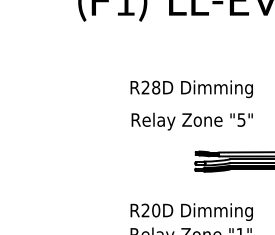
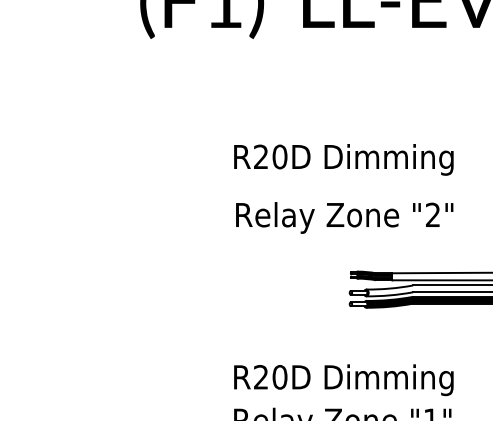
text: (156, 87) -> (280, 156), R28D -> R20D
text: (241, 119) -> (432, 214), "5" -> "2"

